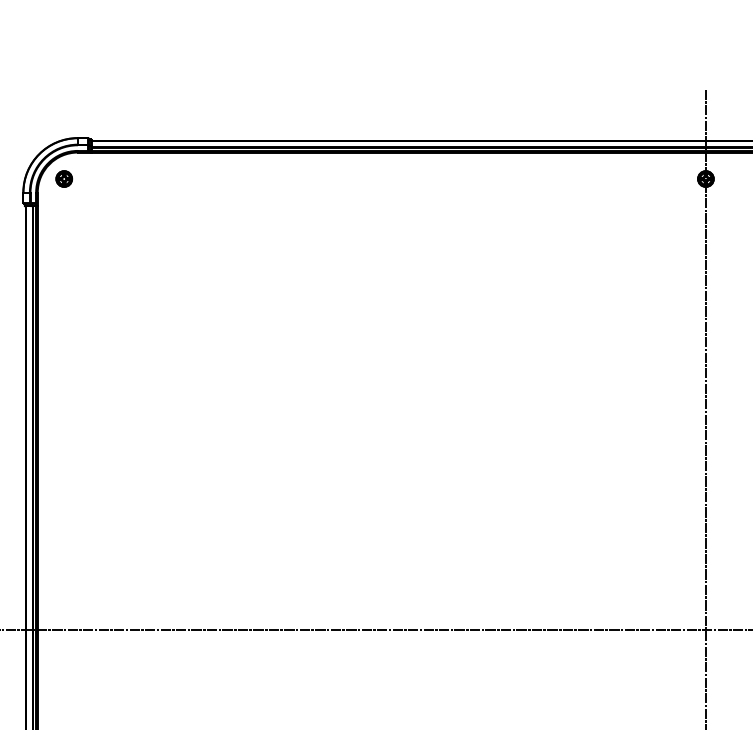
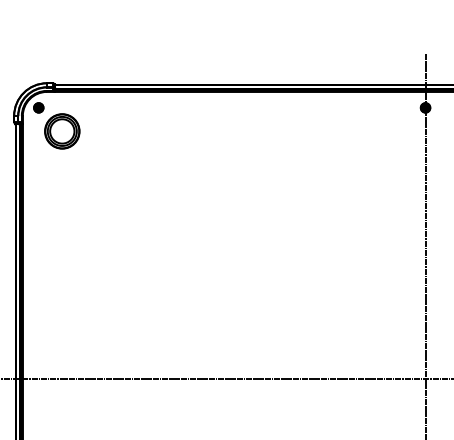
part: (103, 218) -> (62, 131), added

